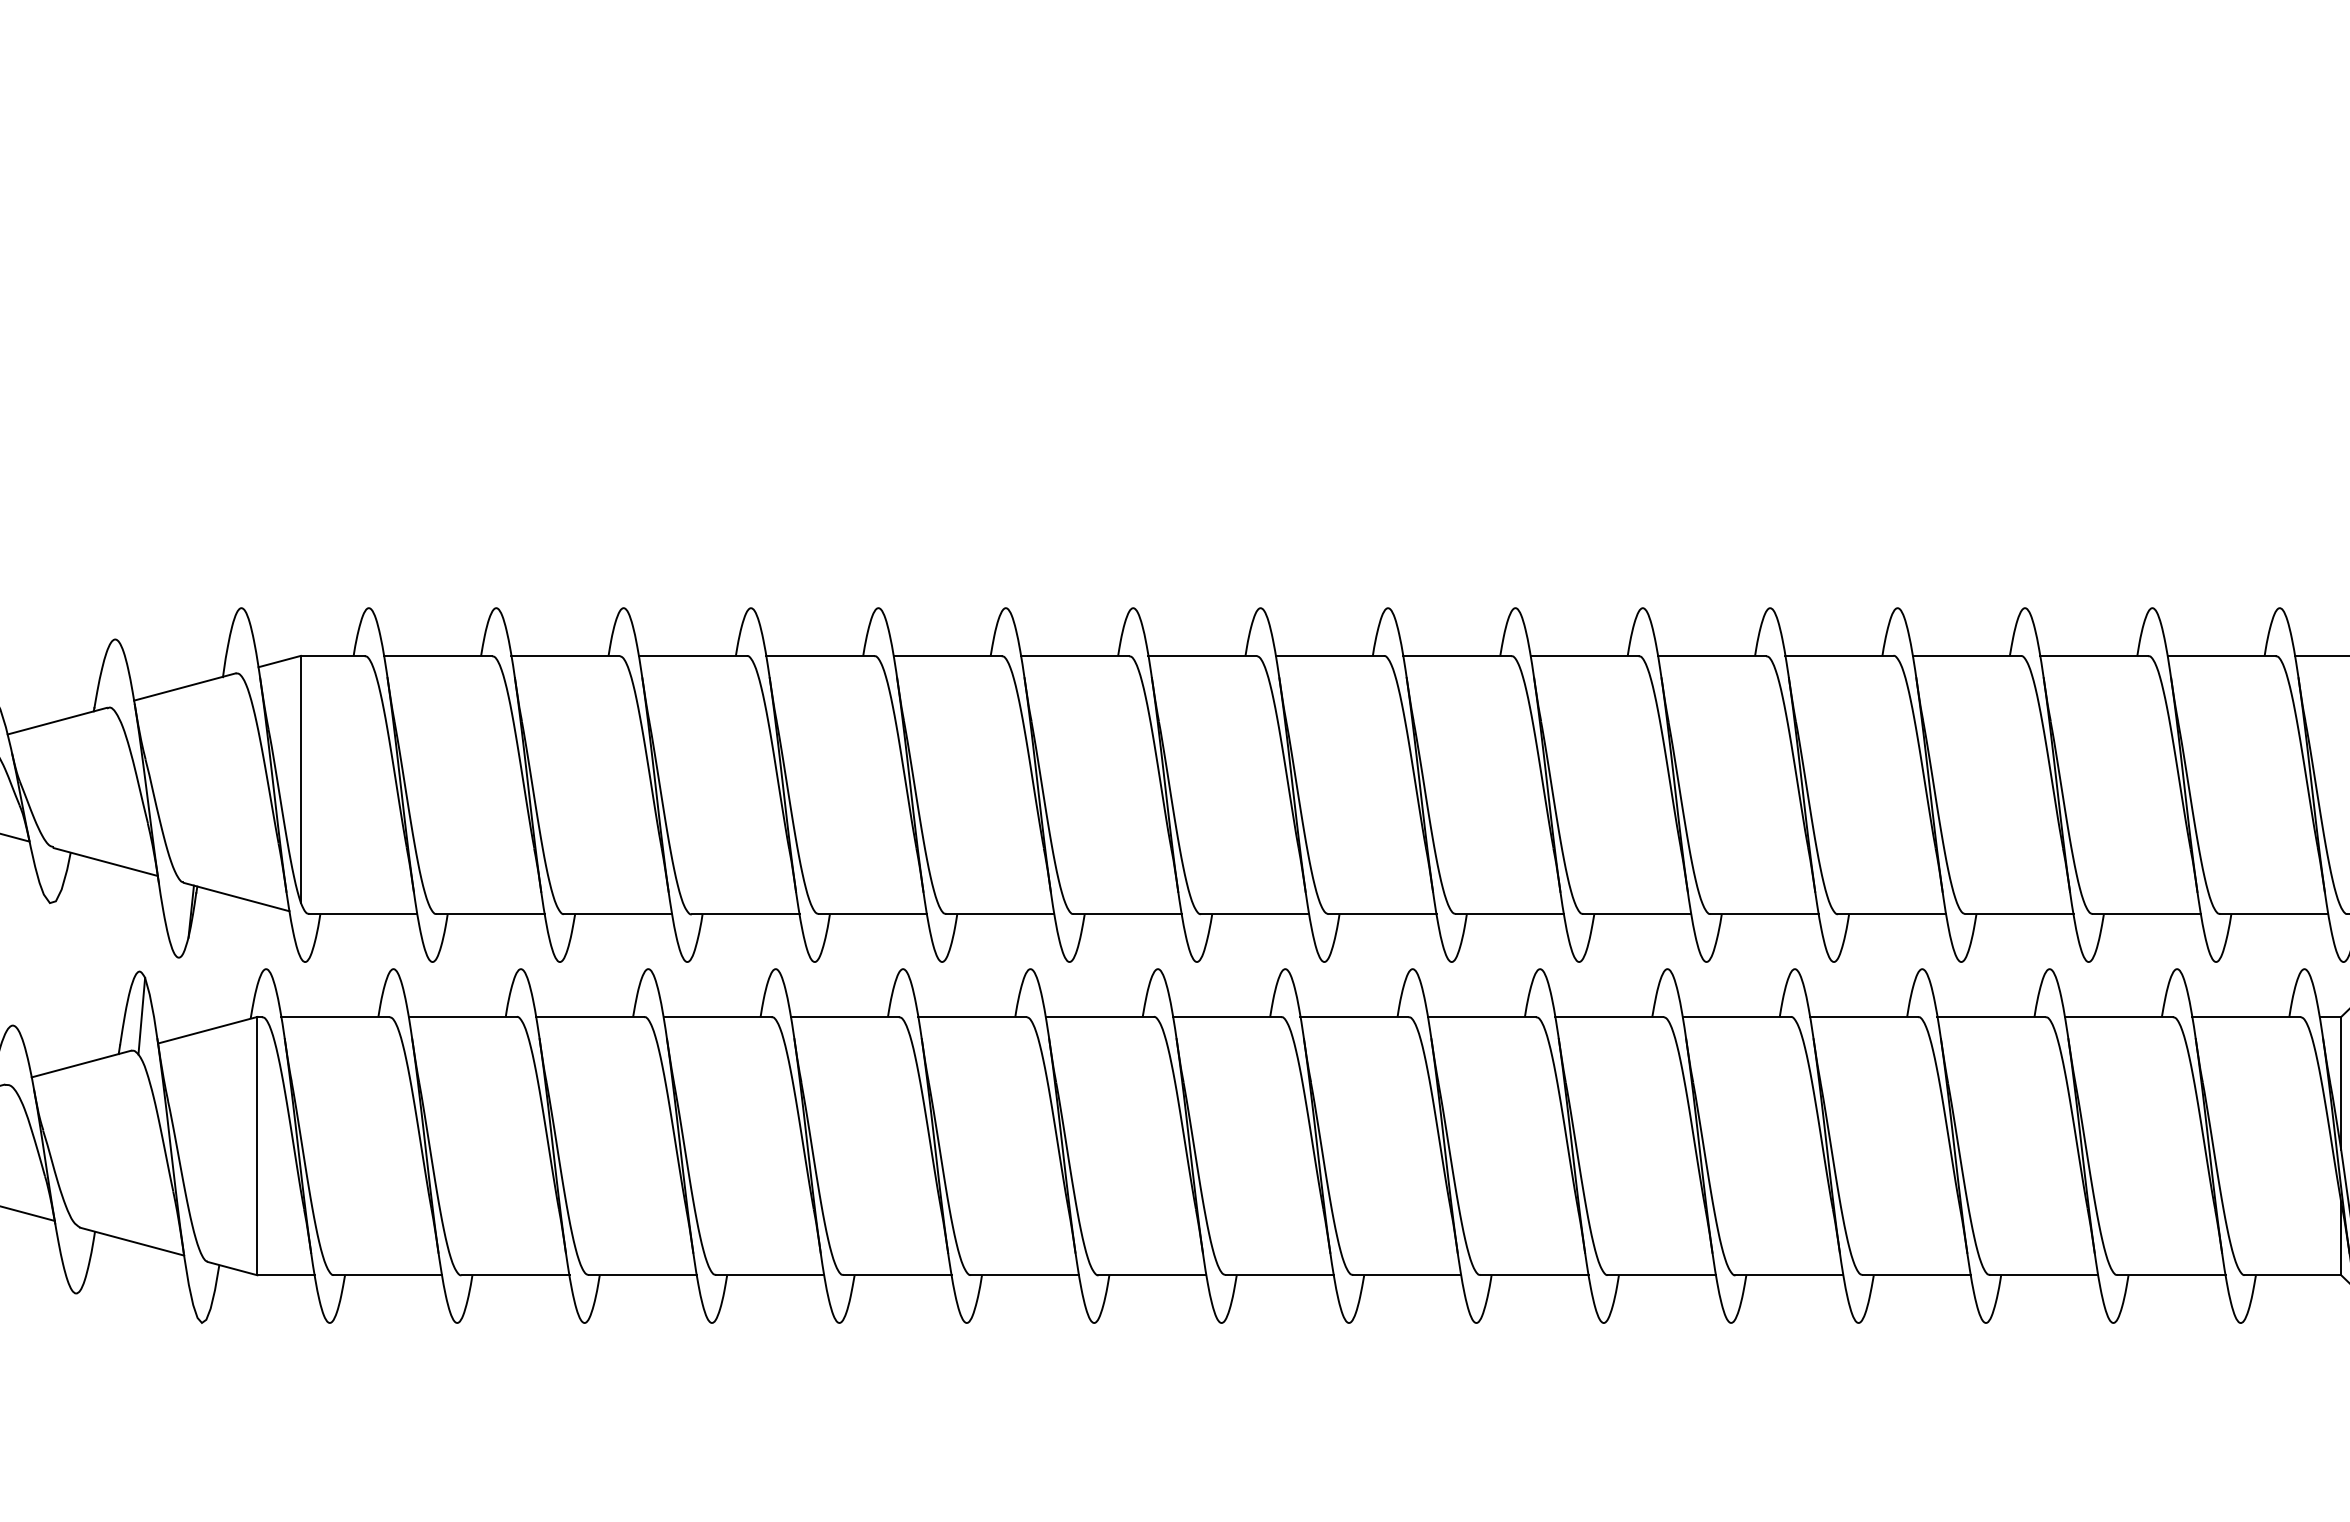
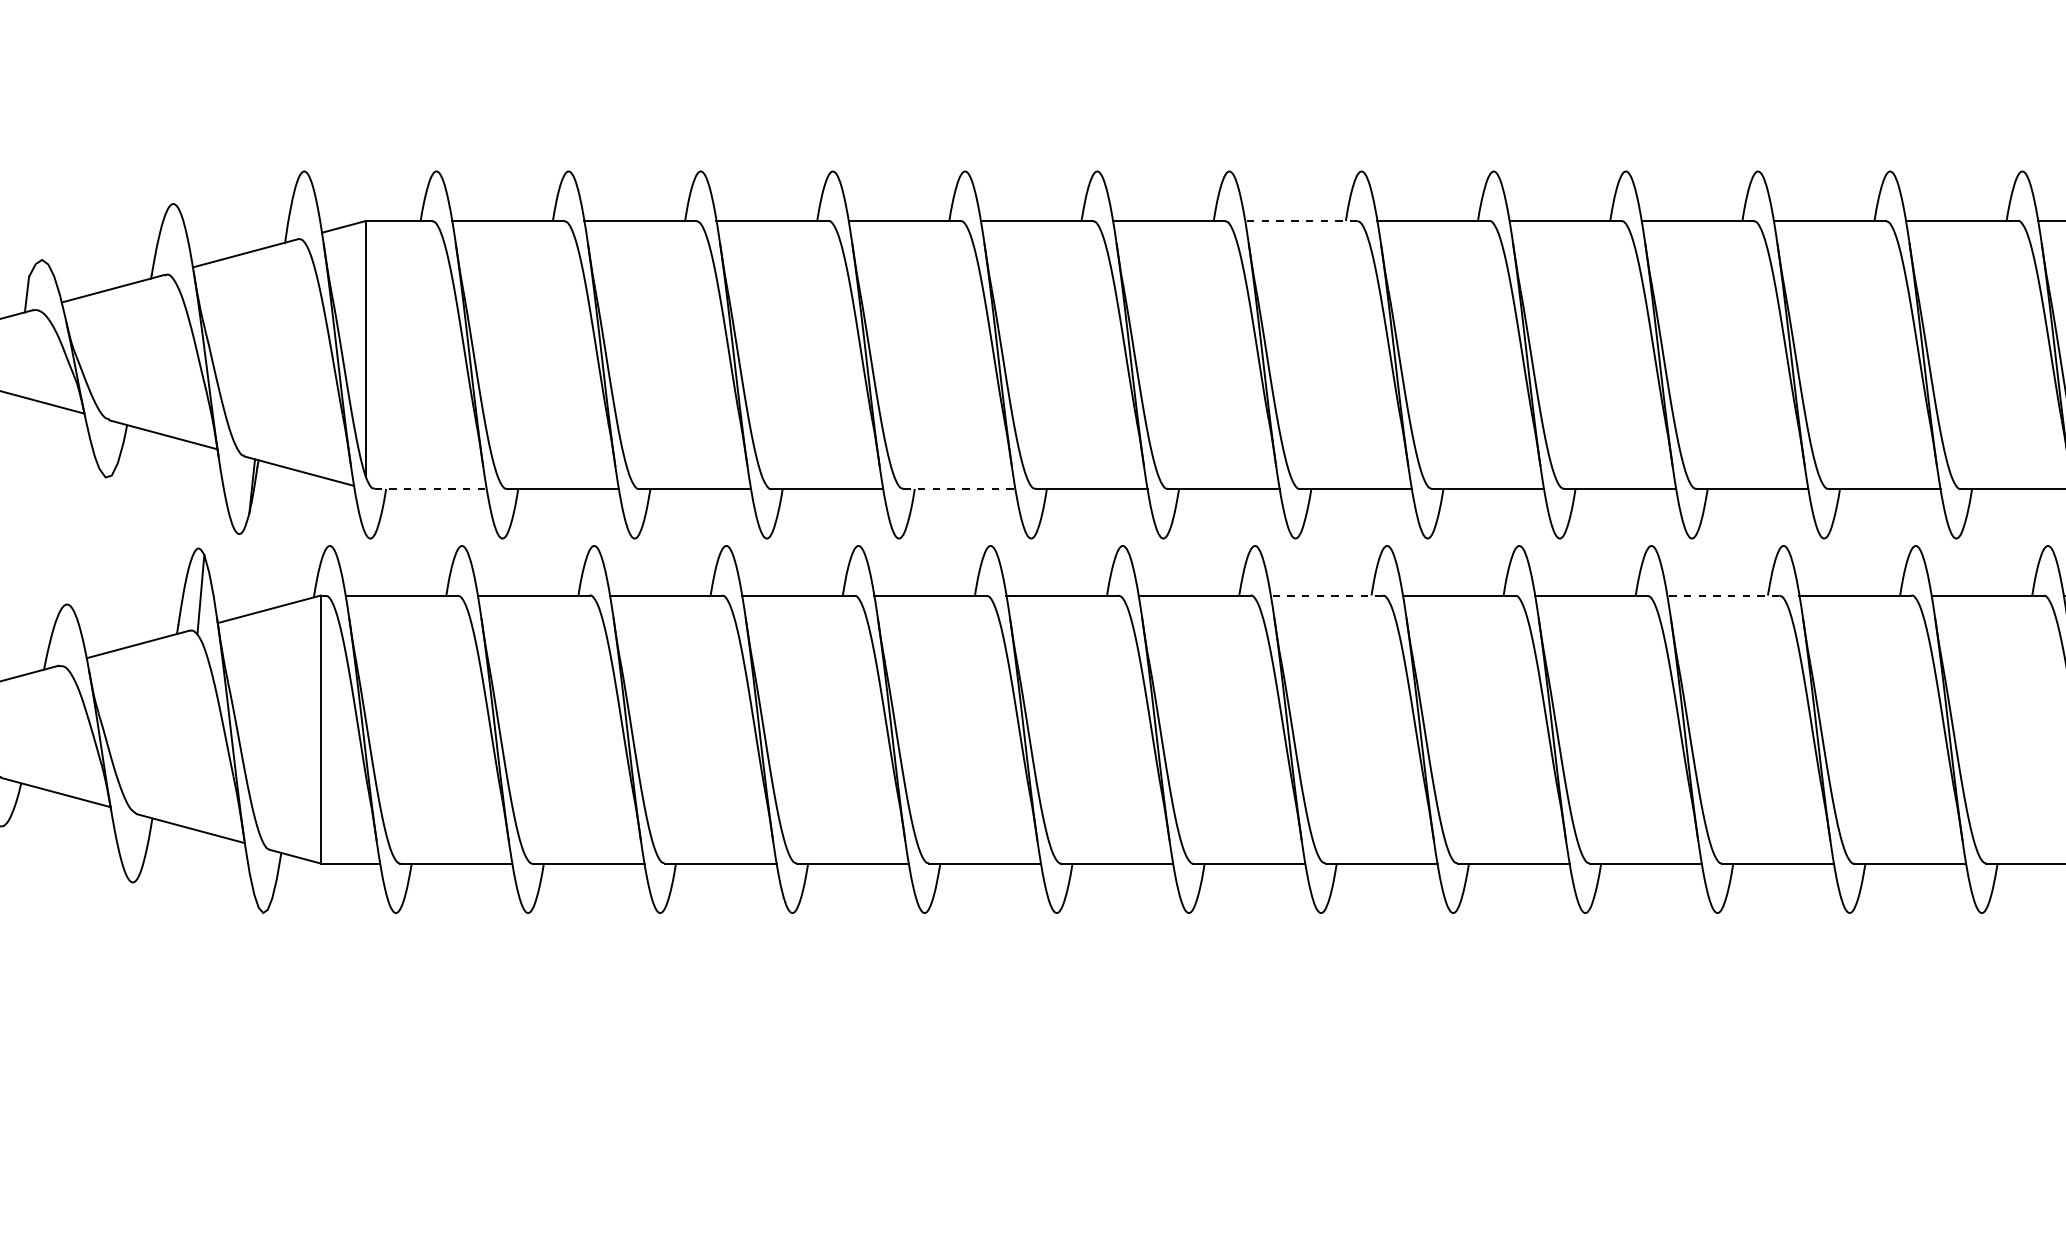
line: (1201, 655) -> (1300, 220), solid -> dashed
line: (363, 914) -> (430, 489), solid -> dashed
line: (873, 914) -> (959, 489), solid -> dashed
line: (1227, 1016) -> (1327, 595), solid -> dashed
line: (1608, 1016) -> (1722, 595), solid -> dashed

